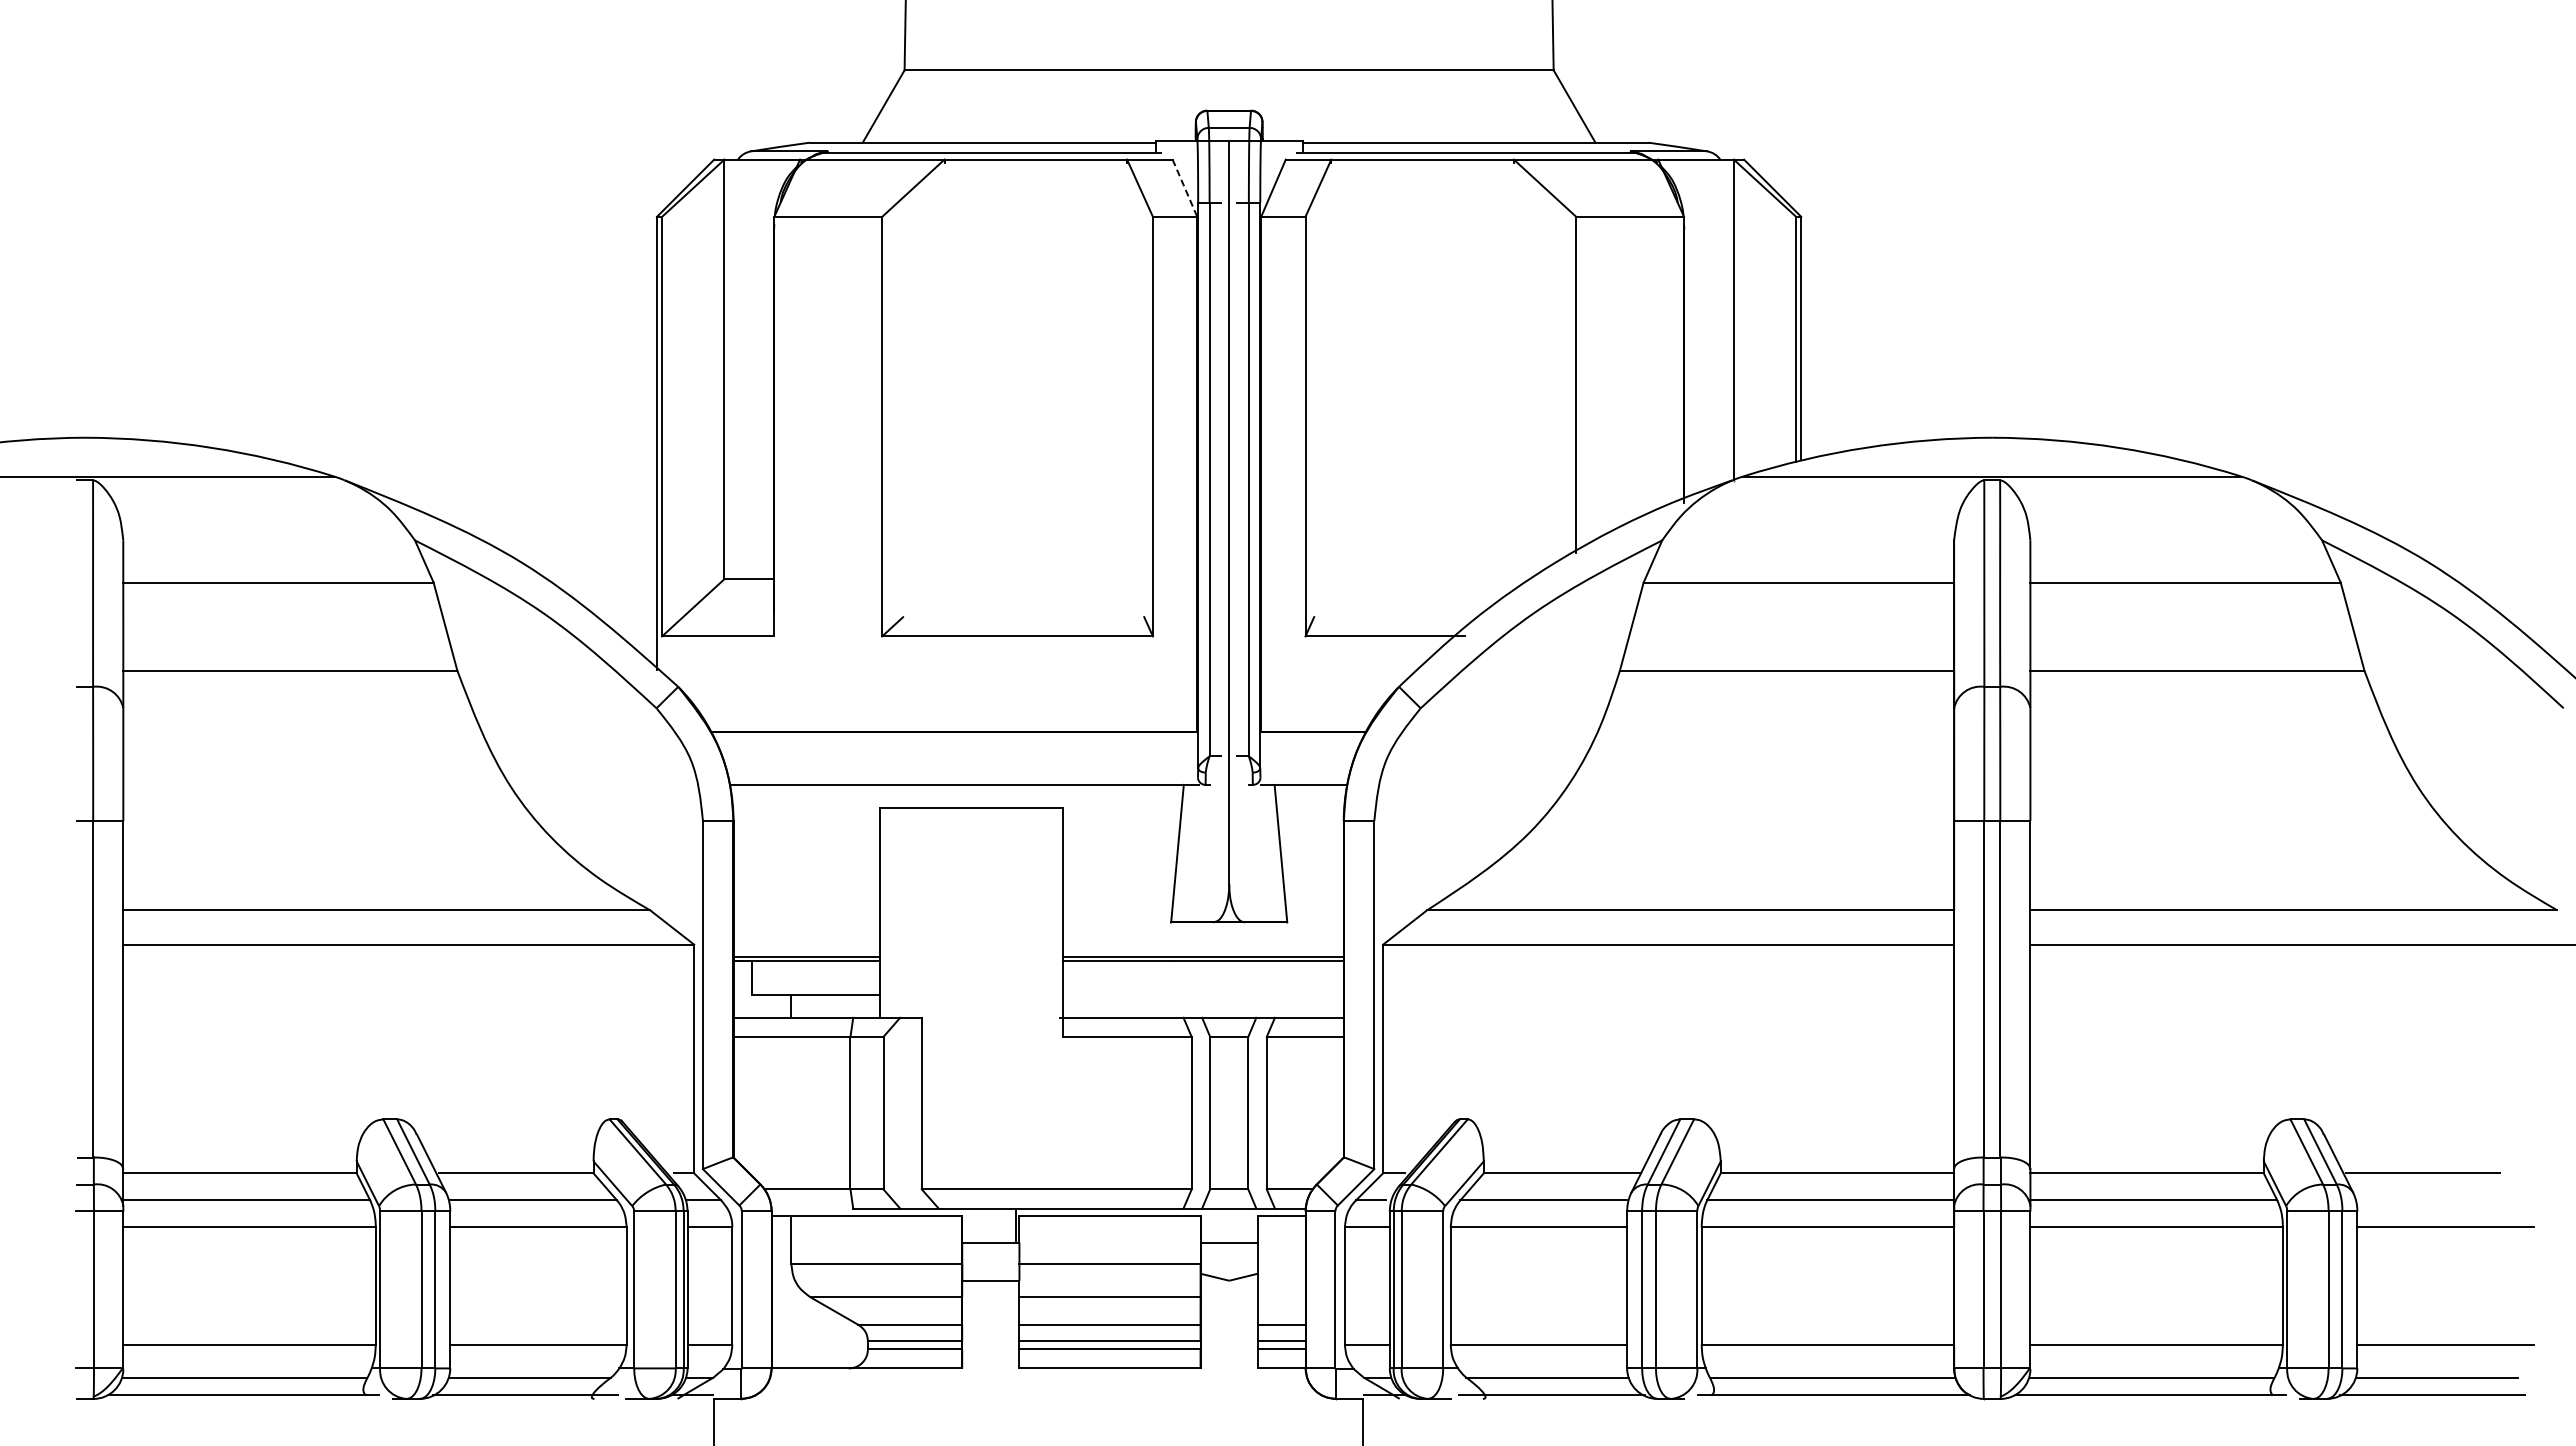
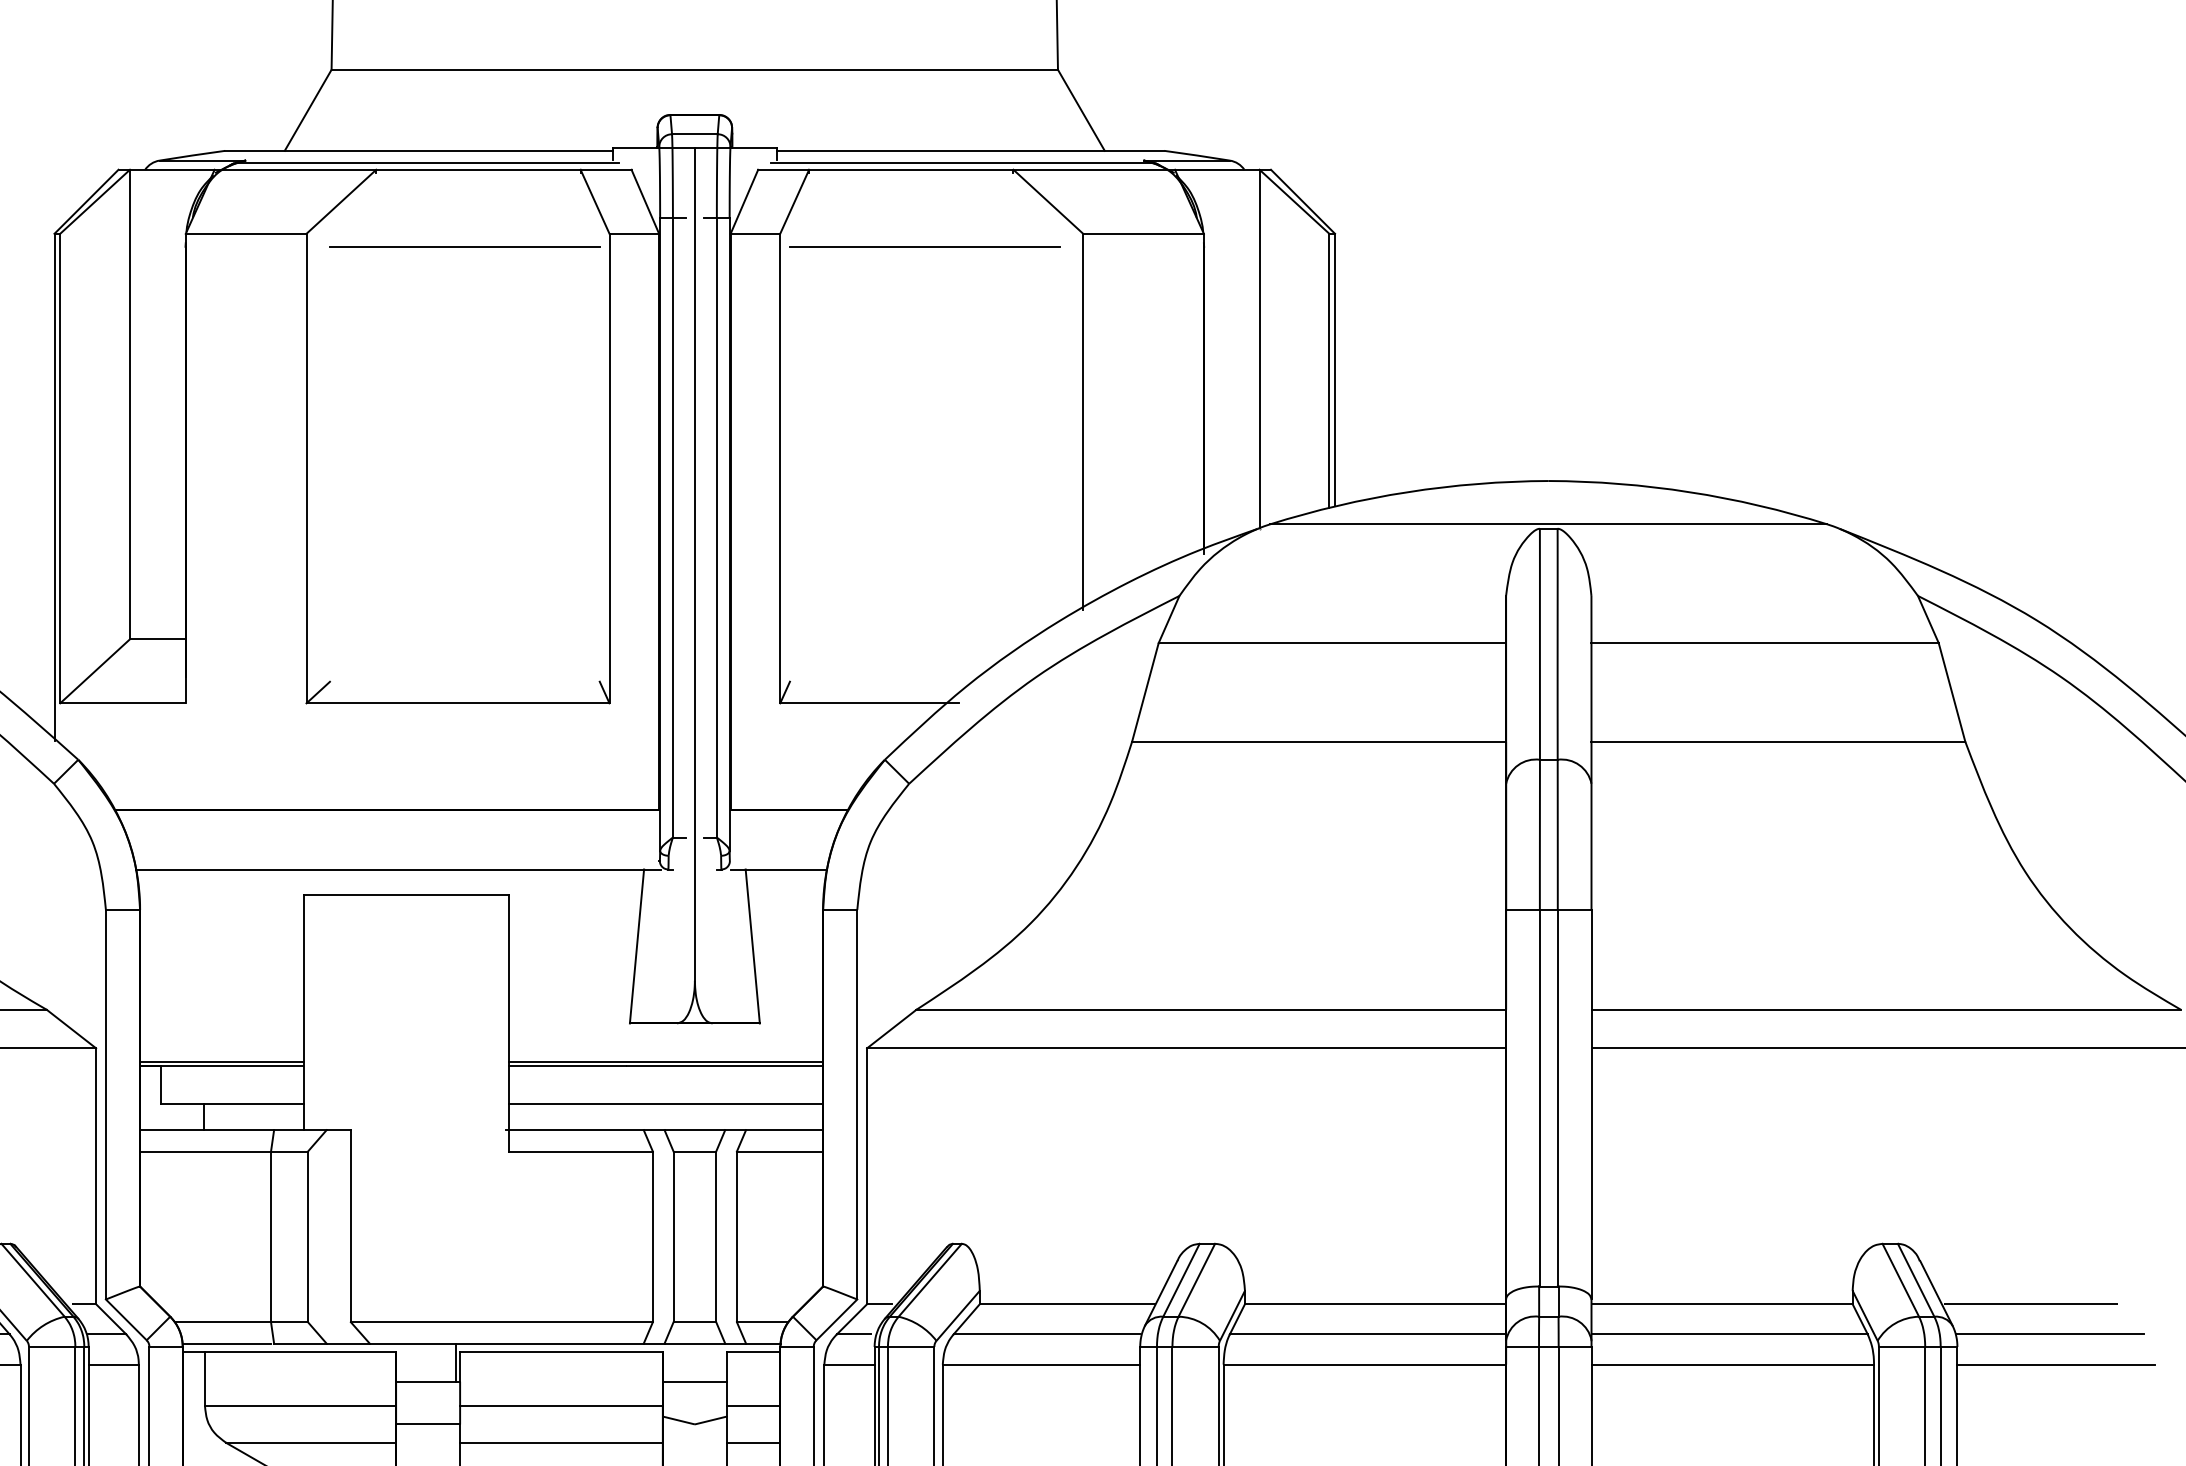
line: (1185, 188) -> (645, 202), dashed -> solid
line: (1023, 227) -> (464, 245), added
line: (1434, 228) -> (924, 246), added
line: (1202, 994) -> (664, 1104), added
line: (2440, 1200) -> (2050, 1334), added
line: (810, 1208) -> (226, 1343), added
line: (1281, 1264) -> (753, 1406), added
line: (1281, 1297) -> (753, 1443), added

